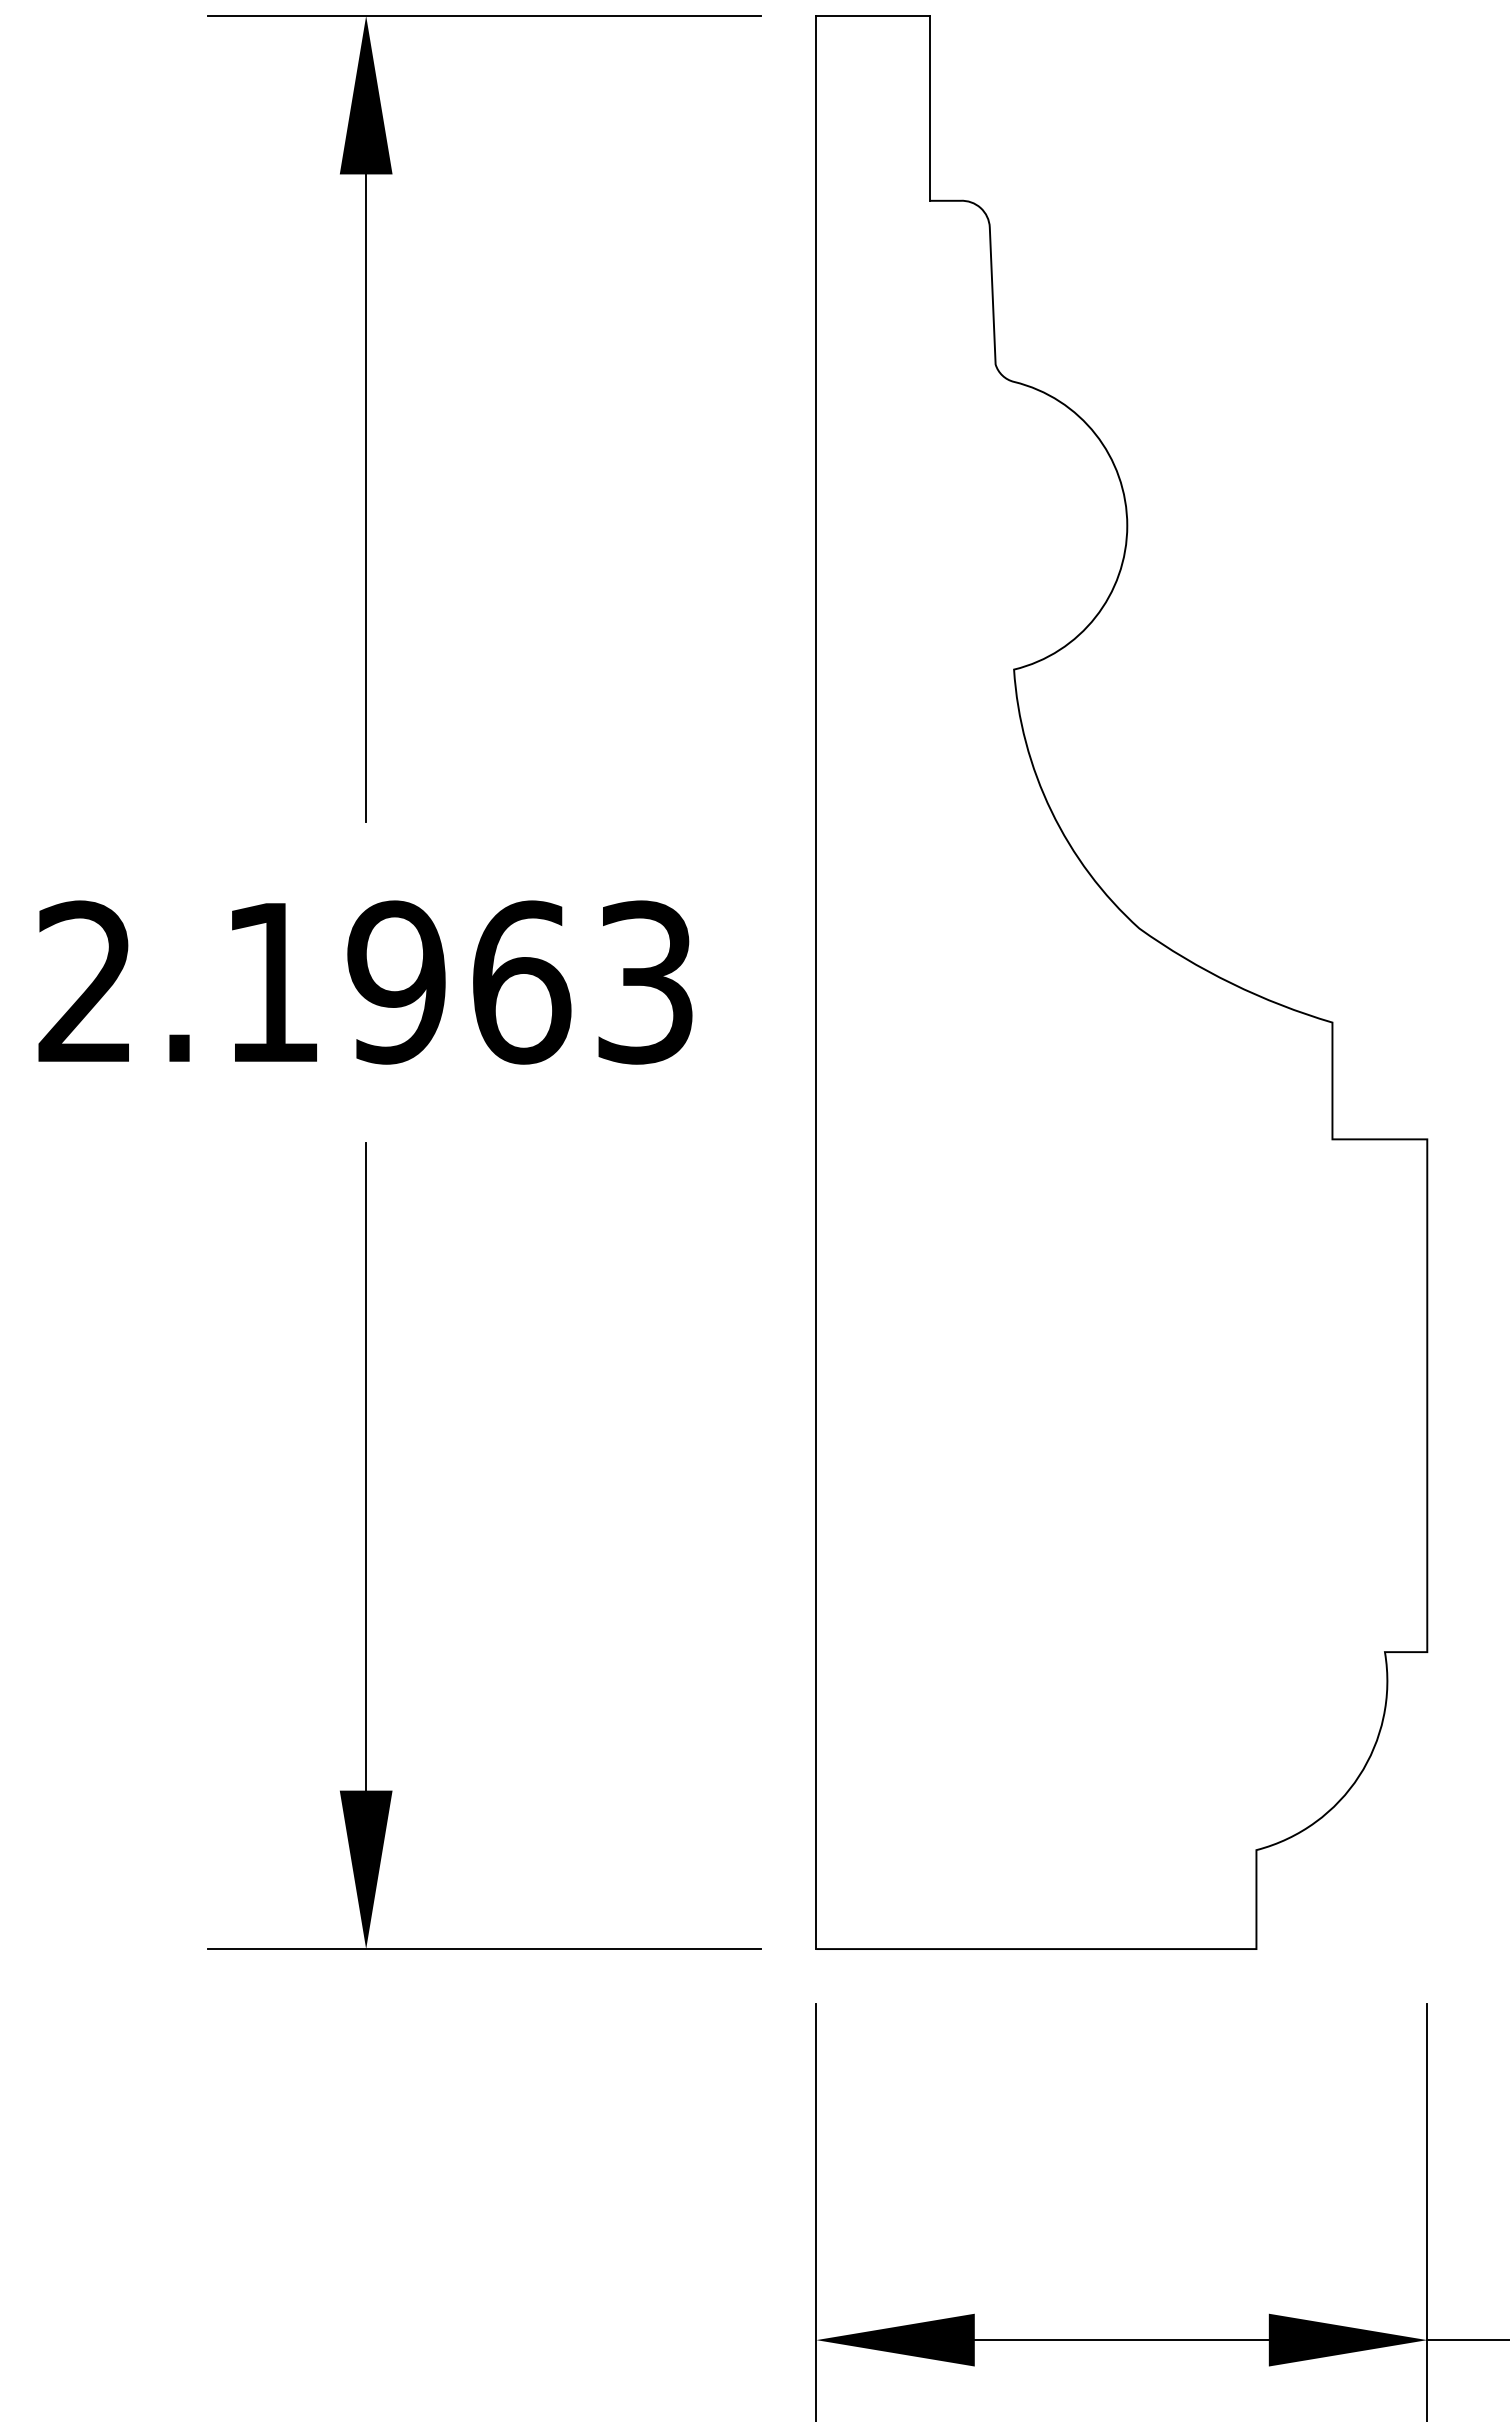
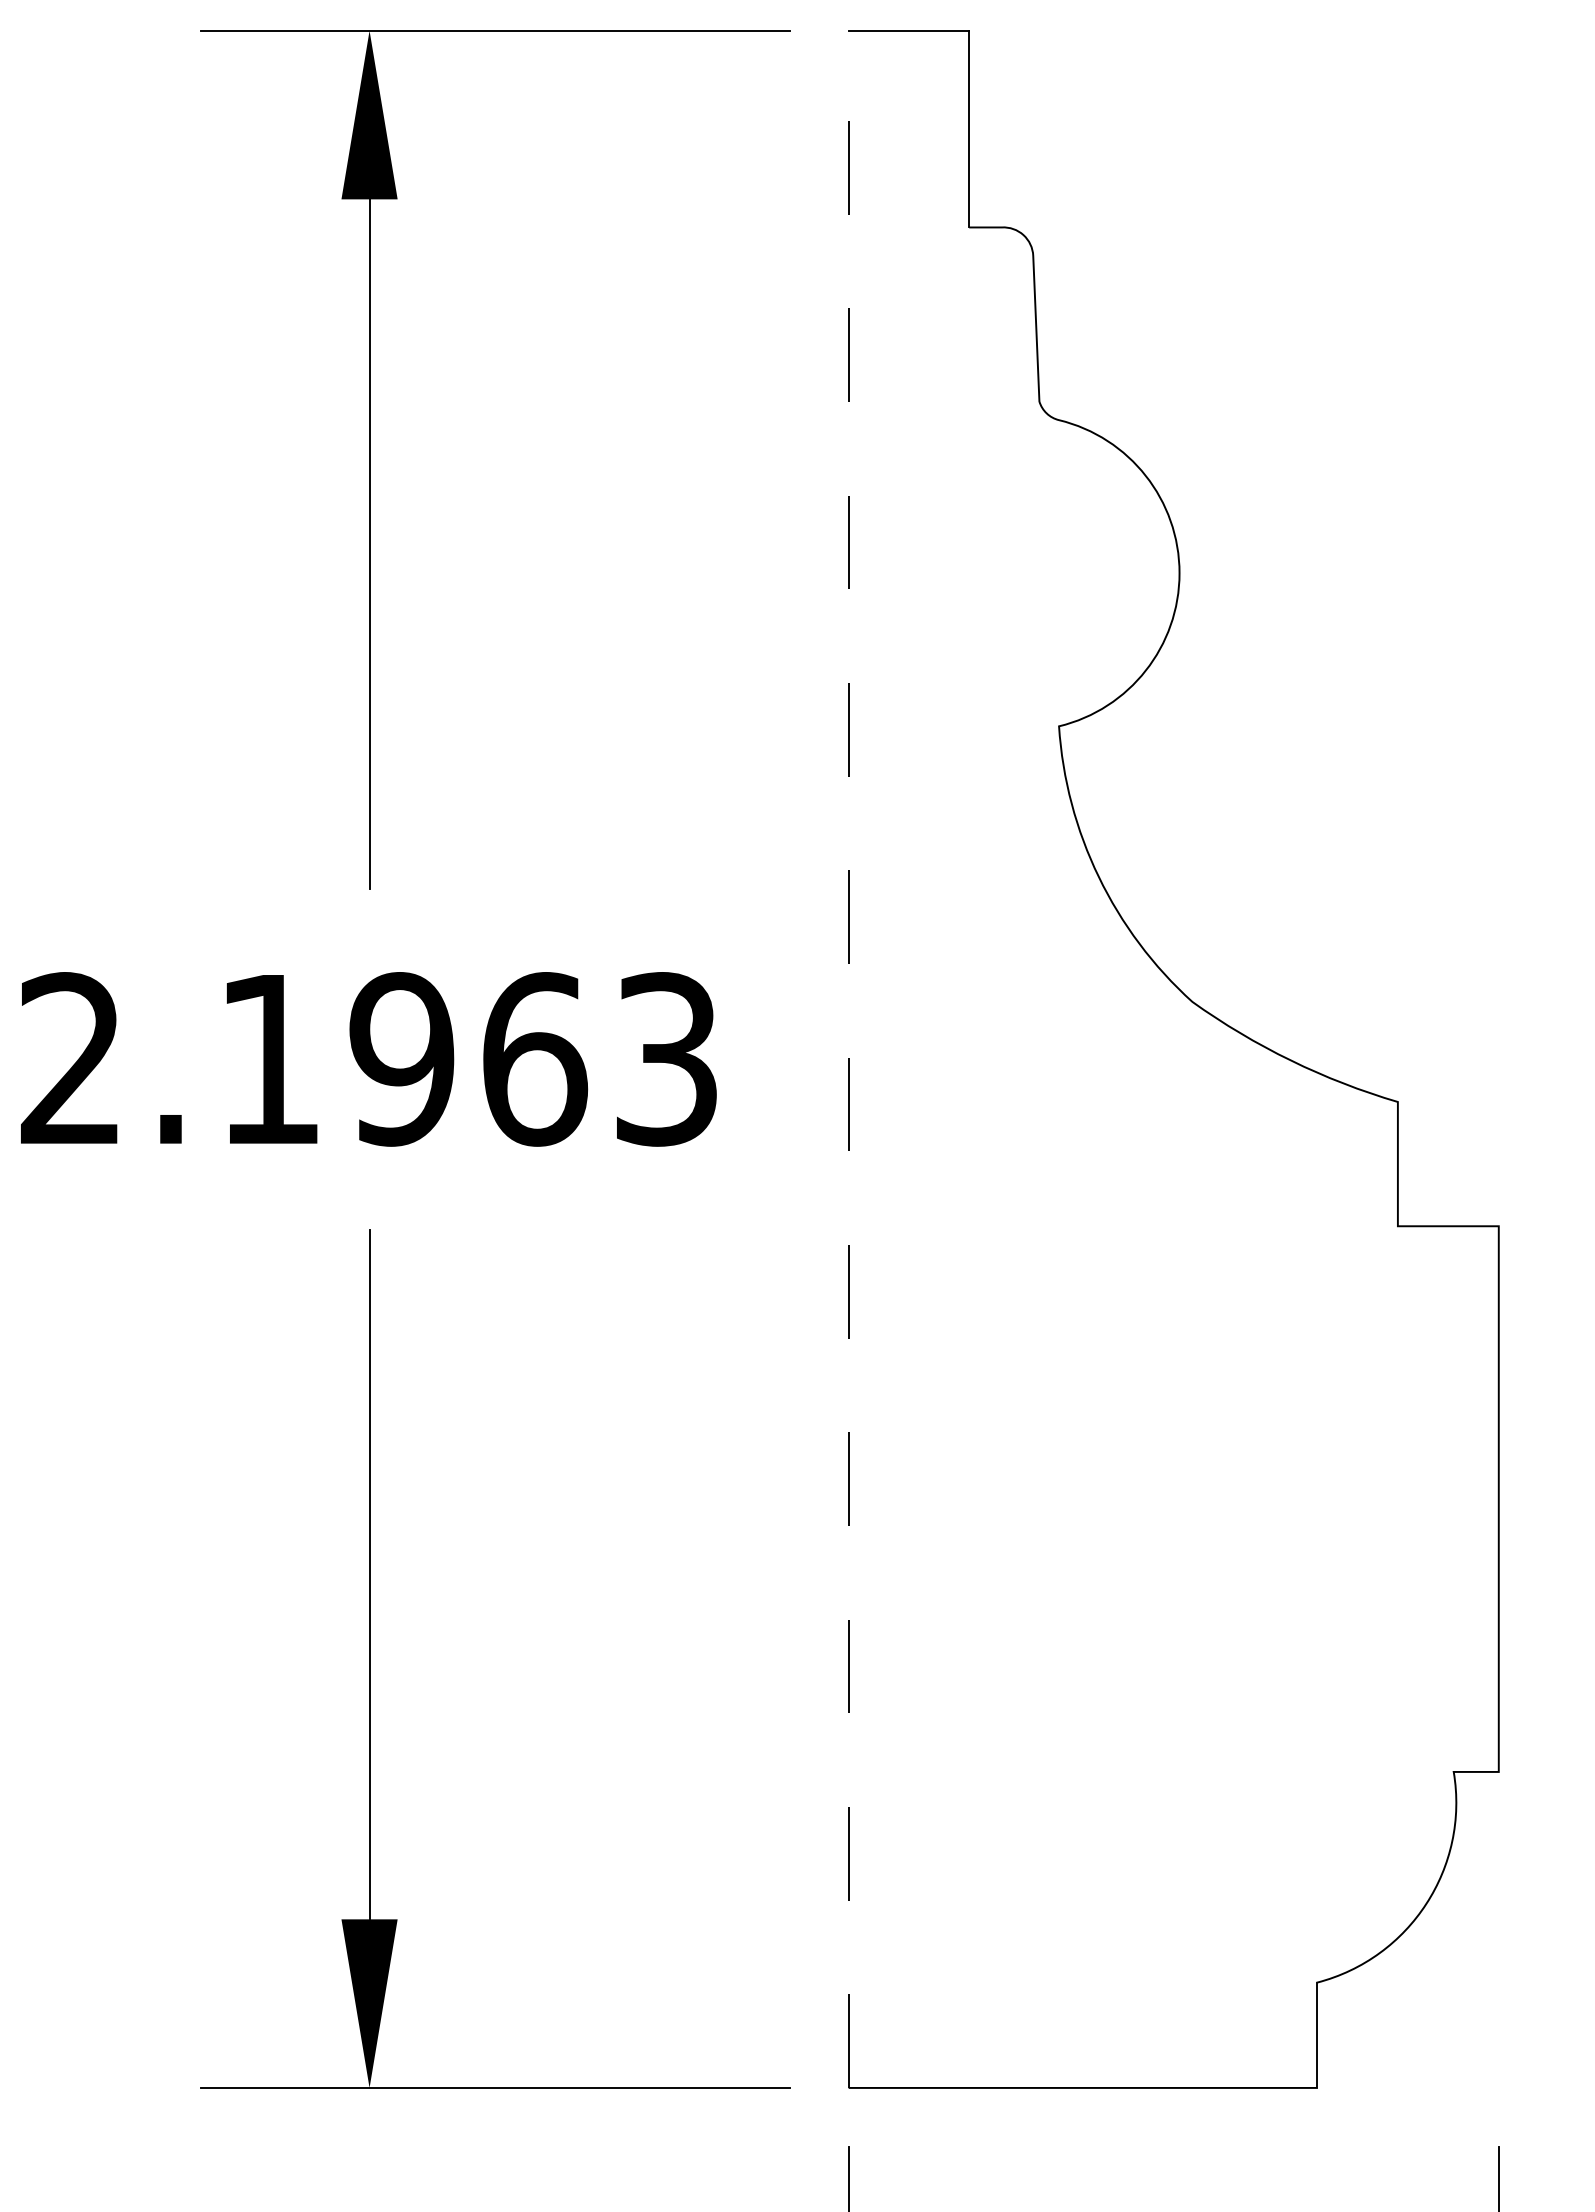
line: (816, 982) -> (848, 1059), solid -> dashed

